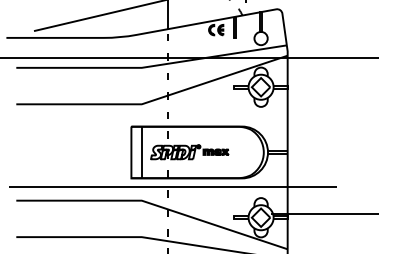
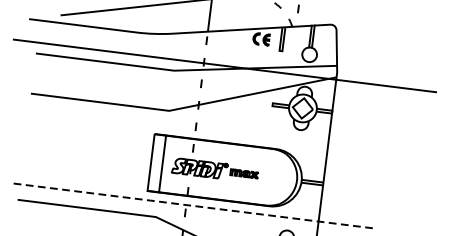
line: (172, 186) -> (191, 205), solid -> dashed

